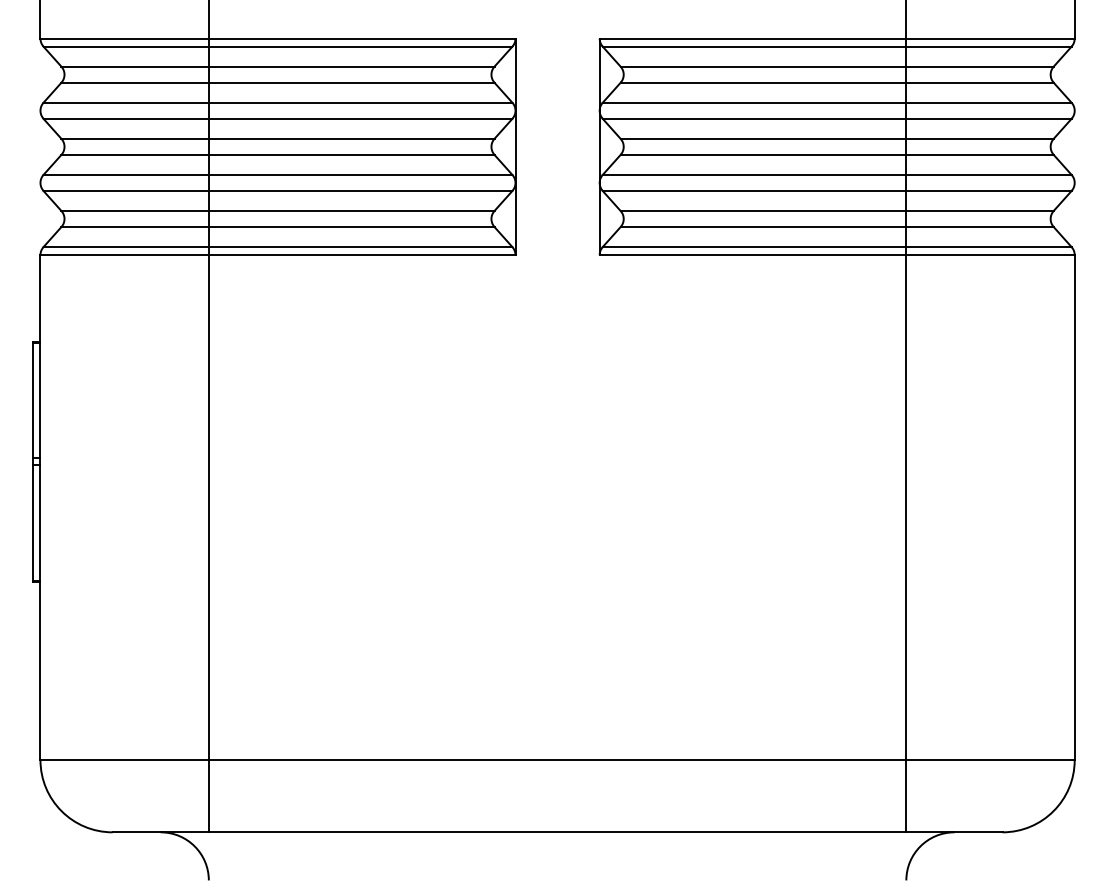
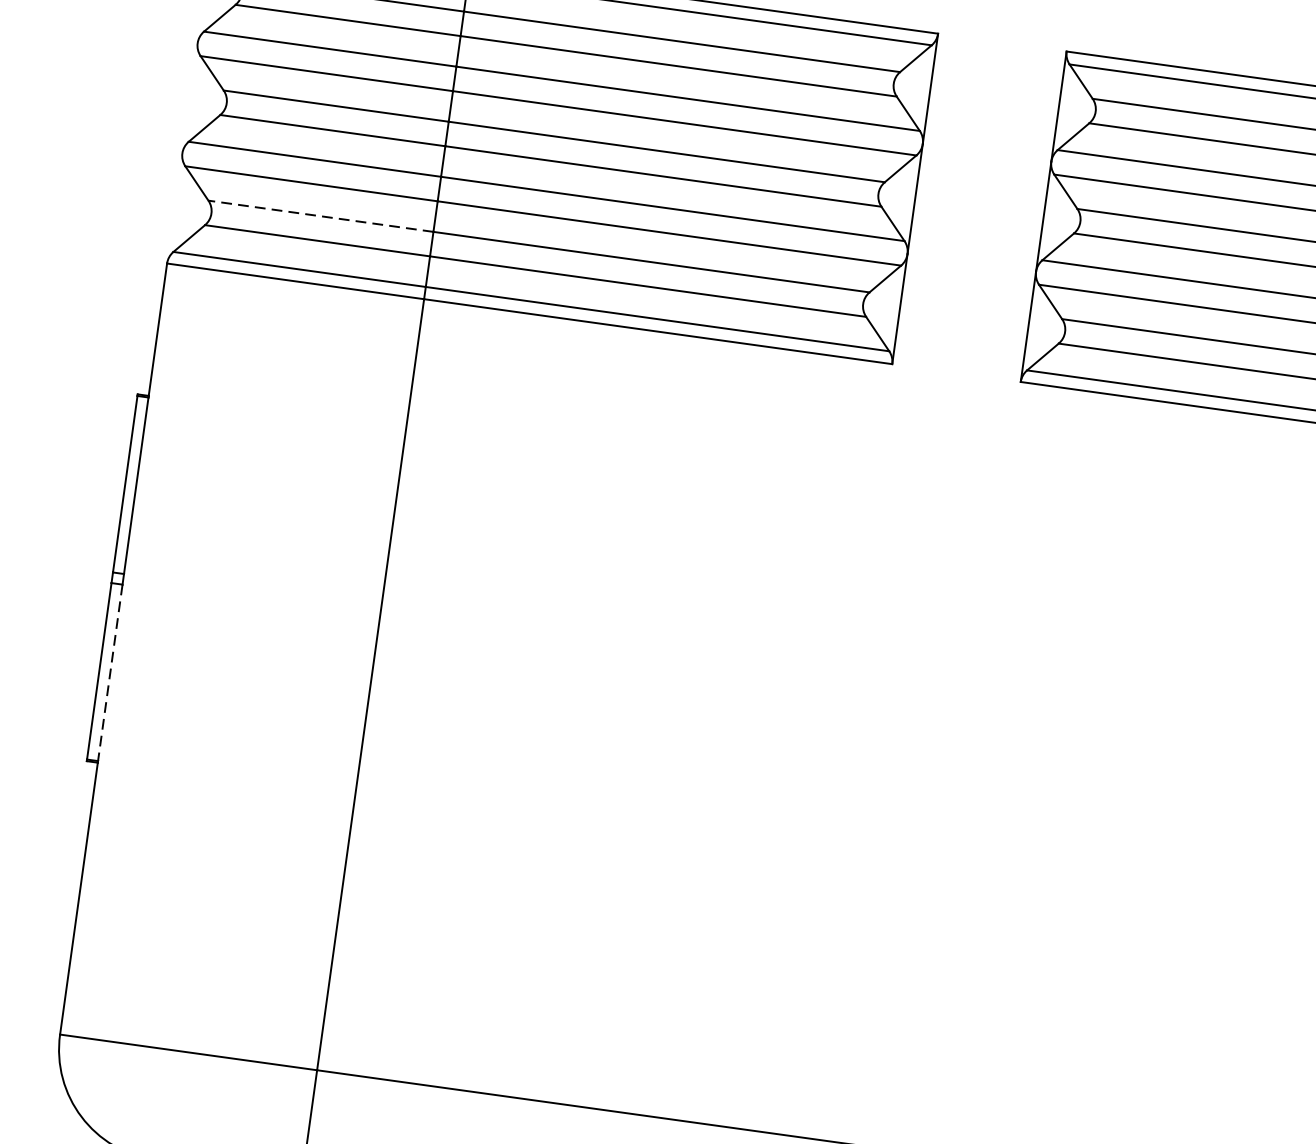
line: (135, 211) -> (321, 217), solid -> dashed
line: (40, 523) -> (110, 673), solid -> dashed

